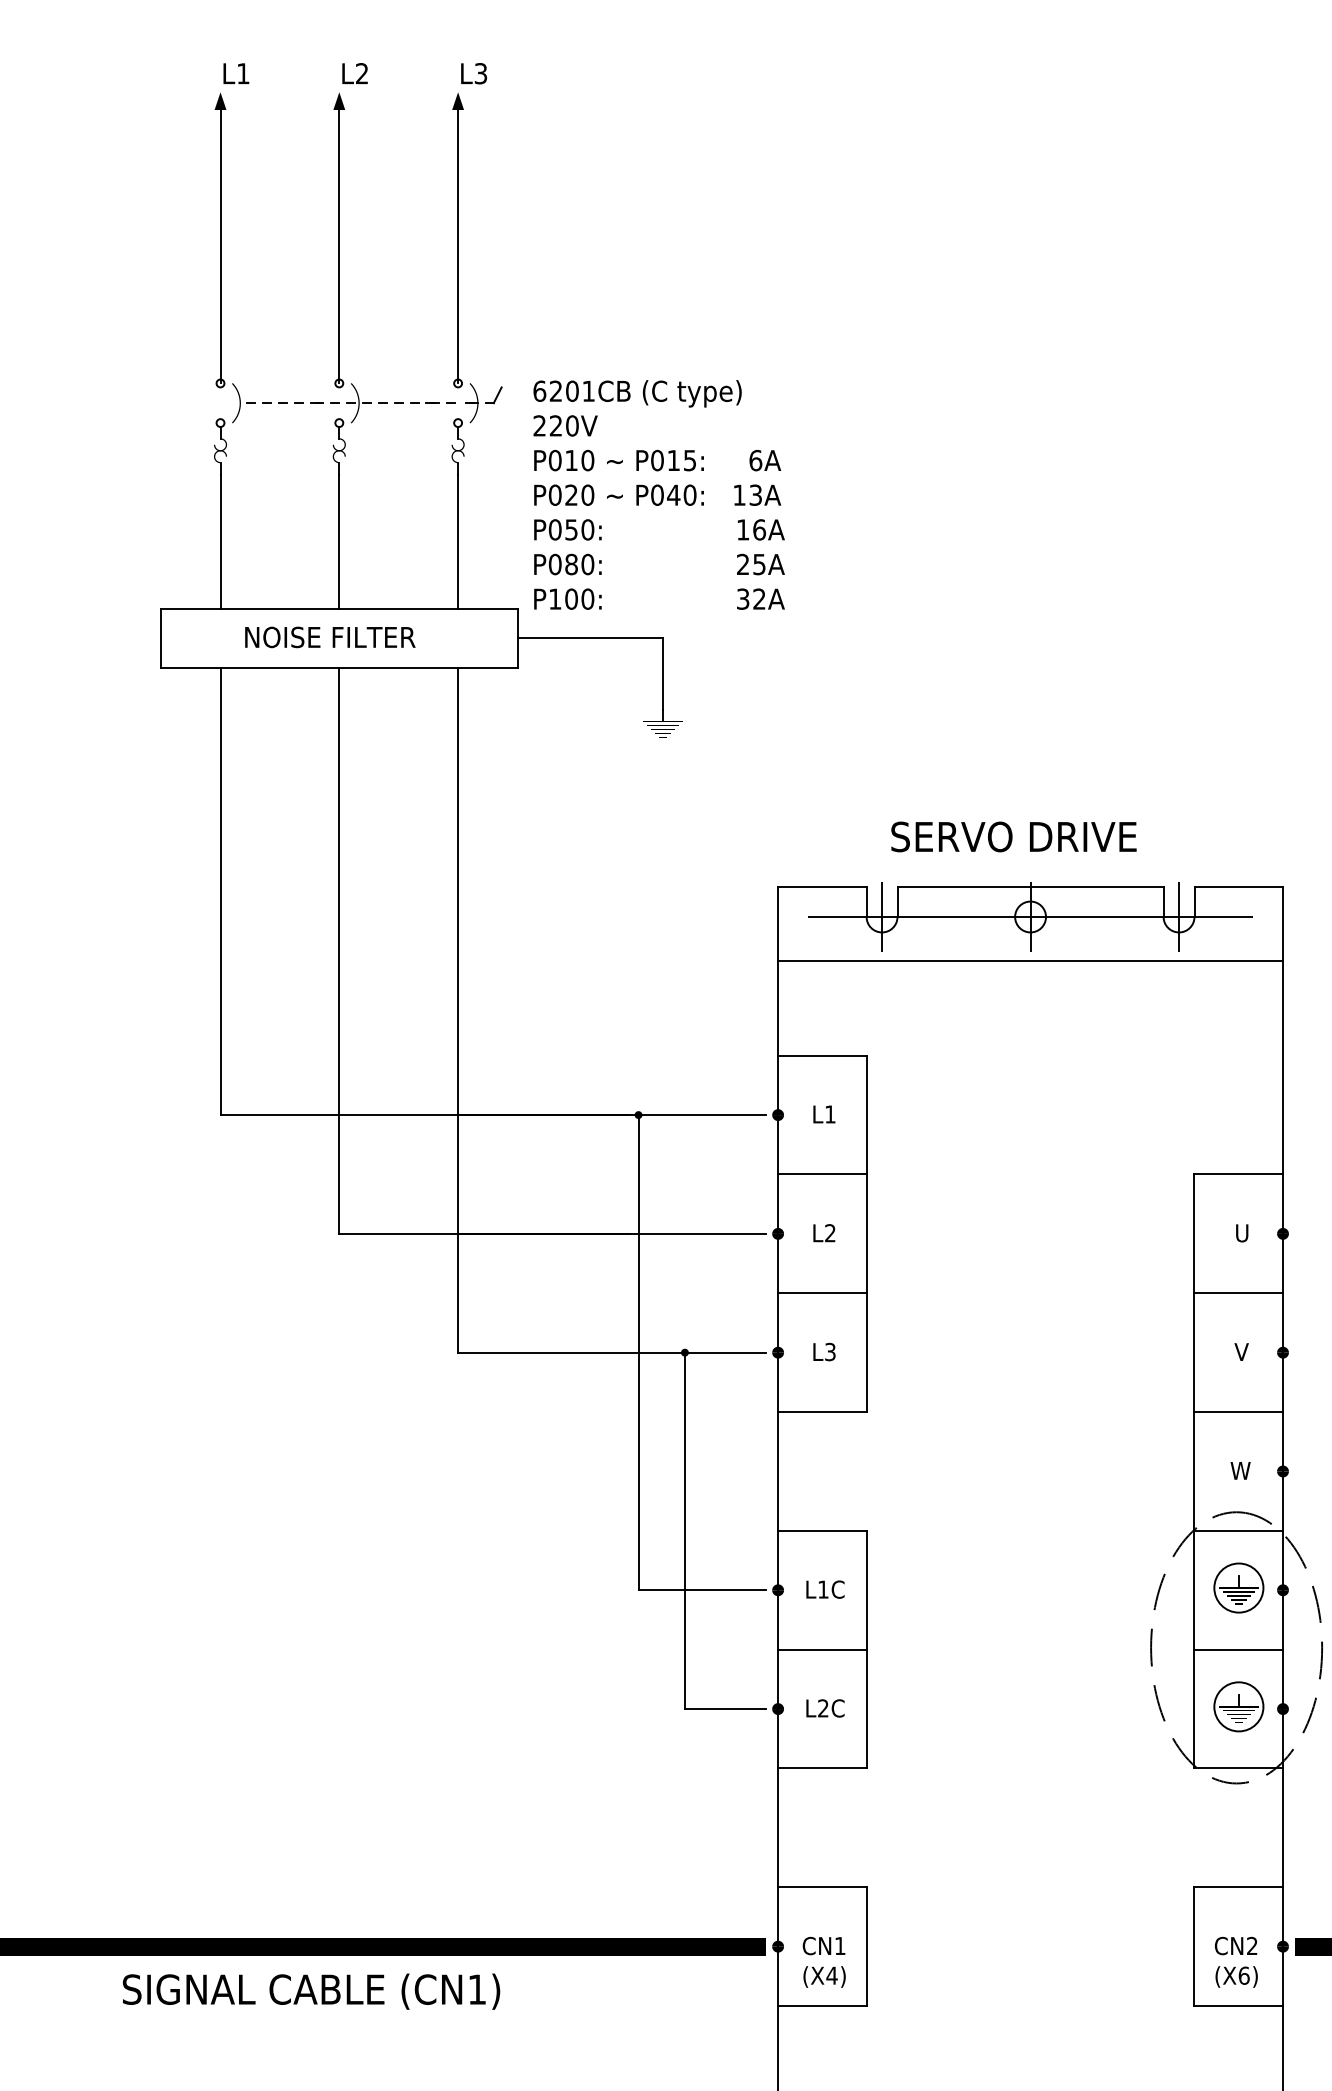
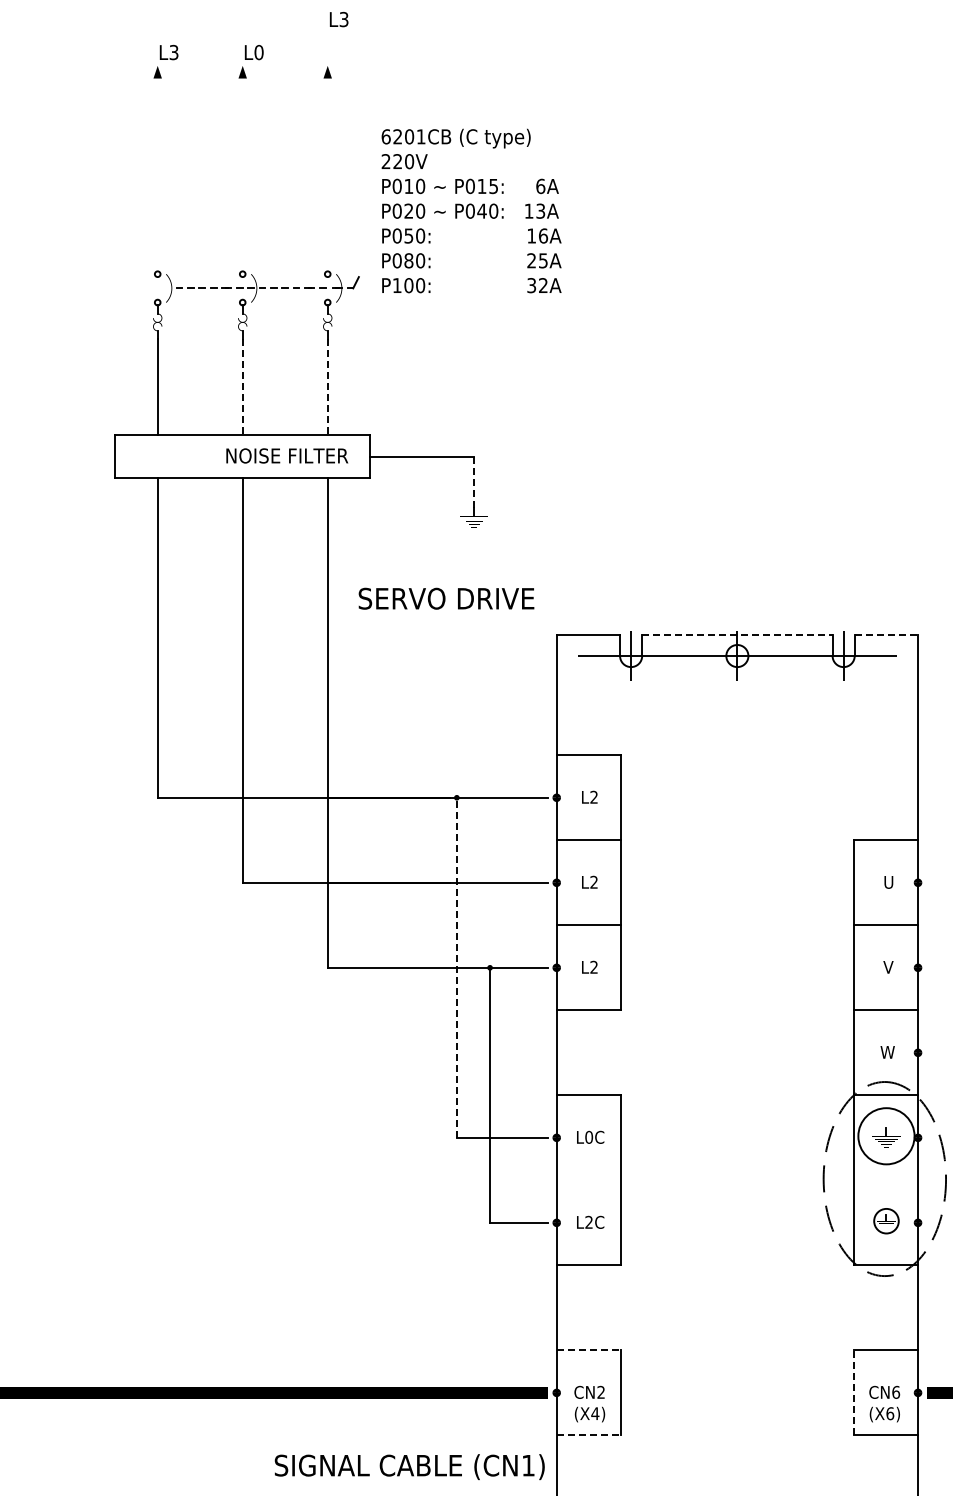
text: (242, 73) -> (173, 52), L1 -> L3
text: (361, 73) -> (258, 52), L2 -> L0
text: (474, 73) -> (339, 19), moved
line: (220, 246) -> (157, 176), removed
line: (339, 246) -> (242, 176), removed
line: (457, 246) -> (327, 176), removed
text: (659, 494) -> (471, 210), moved
line: (339, 541) -> (242, 387), solid -> dashed
line: (457, 541) -> (327, 387), solid -> dashed
text: (330, 636) -> (287, 455), moved
line: (663, 674) -> (474, 482), solid -> dashed
text: (1013, 836) -> (446, 598), moved
line: (1030, 886) -> (737, 634), solid -> dashed
line: (1238, 886) -> (886, 634), solid -> dashed
line: (1030, 960) -> (737, 687), removed
text: (829, 1113) -> (593, 796), L1 -> L2
text: (829, 1352) -> (593, 967), L3 -> L2
line: (638, 1353) -> (456, 968), solid -> dashed
circle: (1238, 1586) -> (886, 1135), size x1.6
text: (823, 1588) -> (589, 1136), L1C -> L0C
line: (822, 1649) -> (588, 1180), removed
line: (1238, 1649) -> (886, 1180), removed
part: (1238, 1705) -> (886, 1220), size x0.7
line: (822, 1887) -> (588, 1350), solid -> dashed
text: (839, 1944) -> (600, 1391), CN1 -> CN2
text: (1252, 1944) -> (896, 1391), CN2 -> CN6
line: (1194, 1946) -> (854, 1392), solid -> dashed
text: (311, 1992) -> (409, 1467), moved
line: (822, 2006) -> (588, 1435), solid -> dashed

